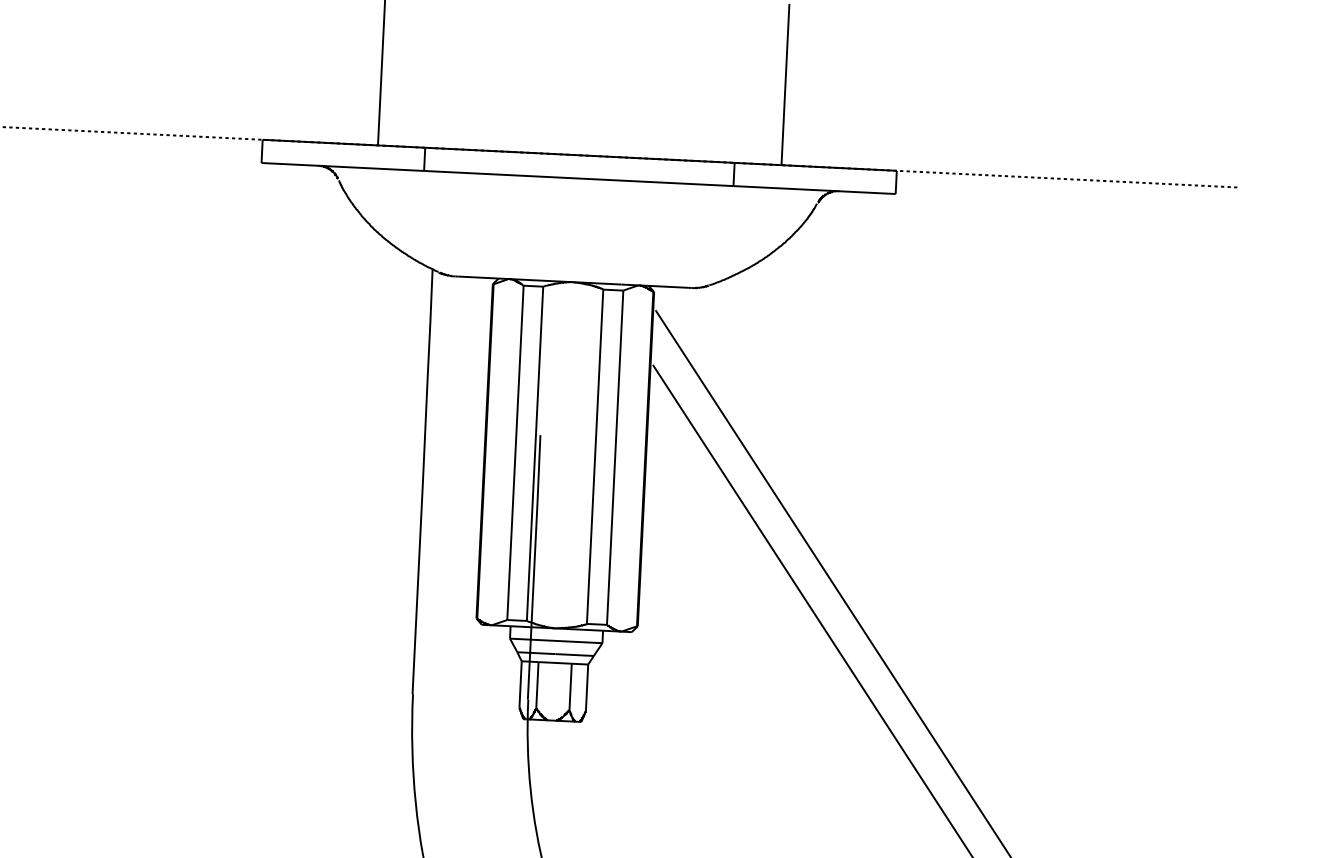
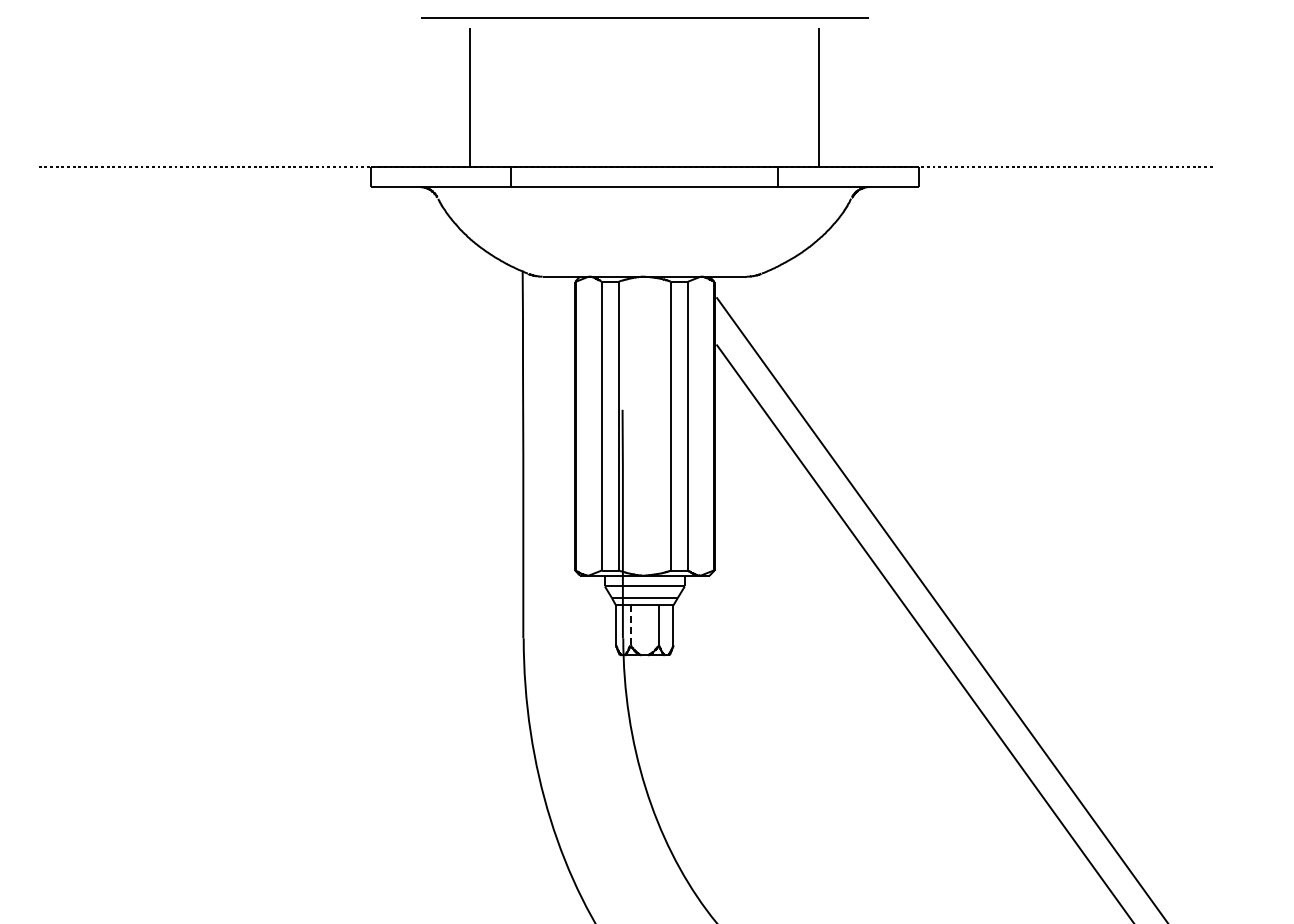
line: (537, 686) -> (630, 626), solid -> dashed

